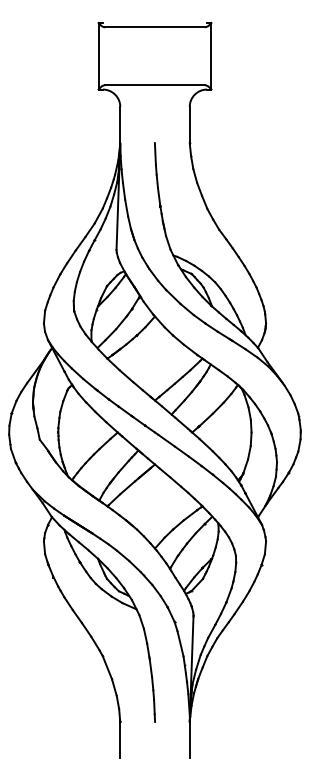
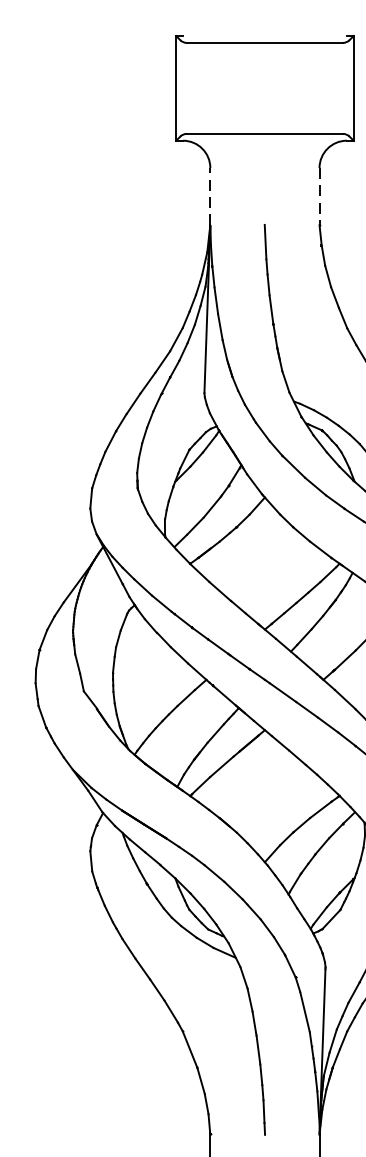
line: (120, 124) -> (210, 195), solid -> dashed
line: (189, 125) -> (319, 197), solid -> dashed

